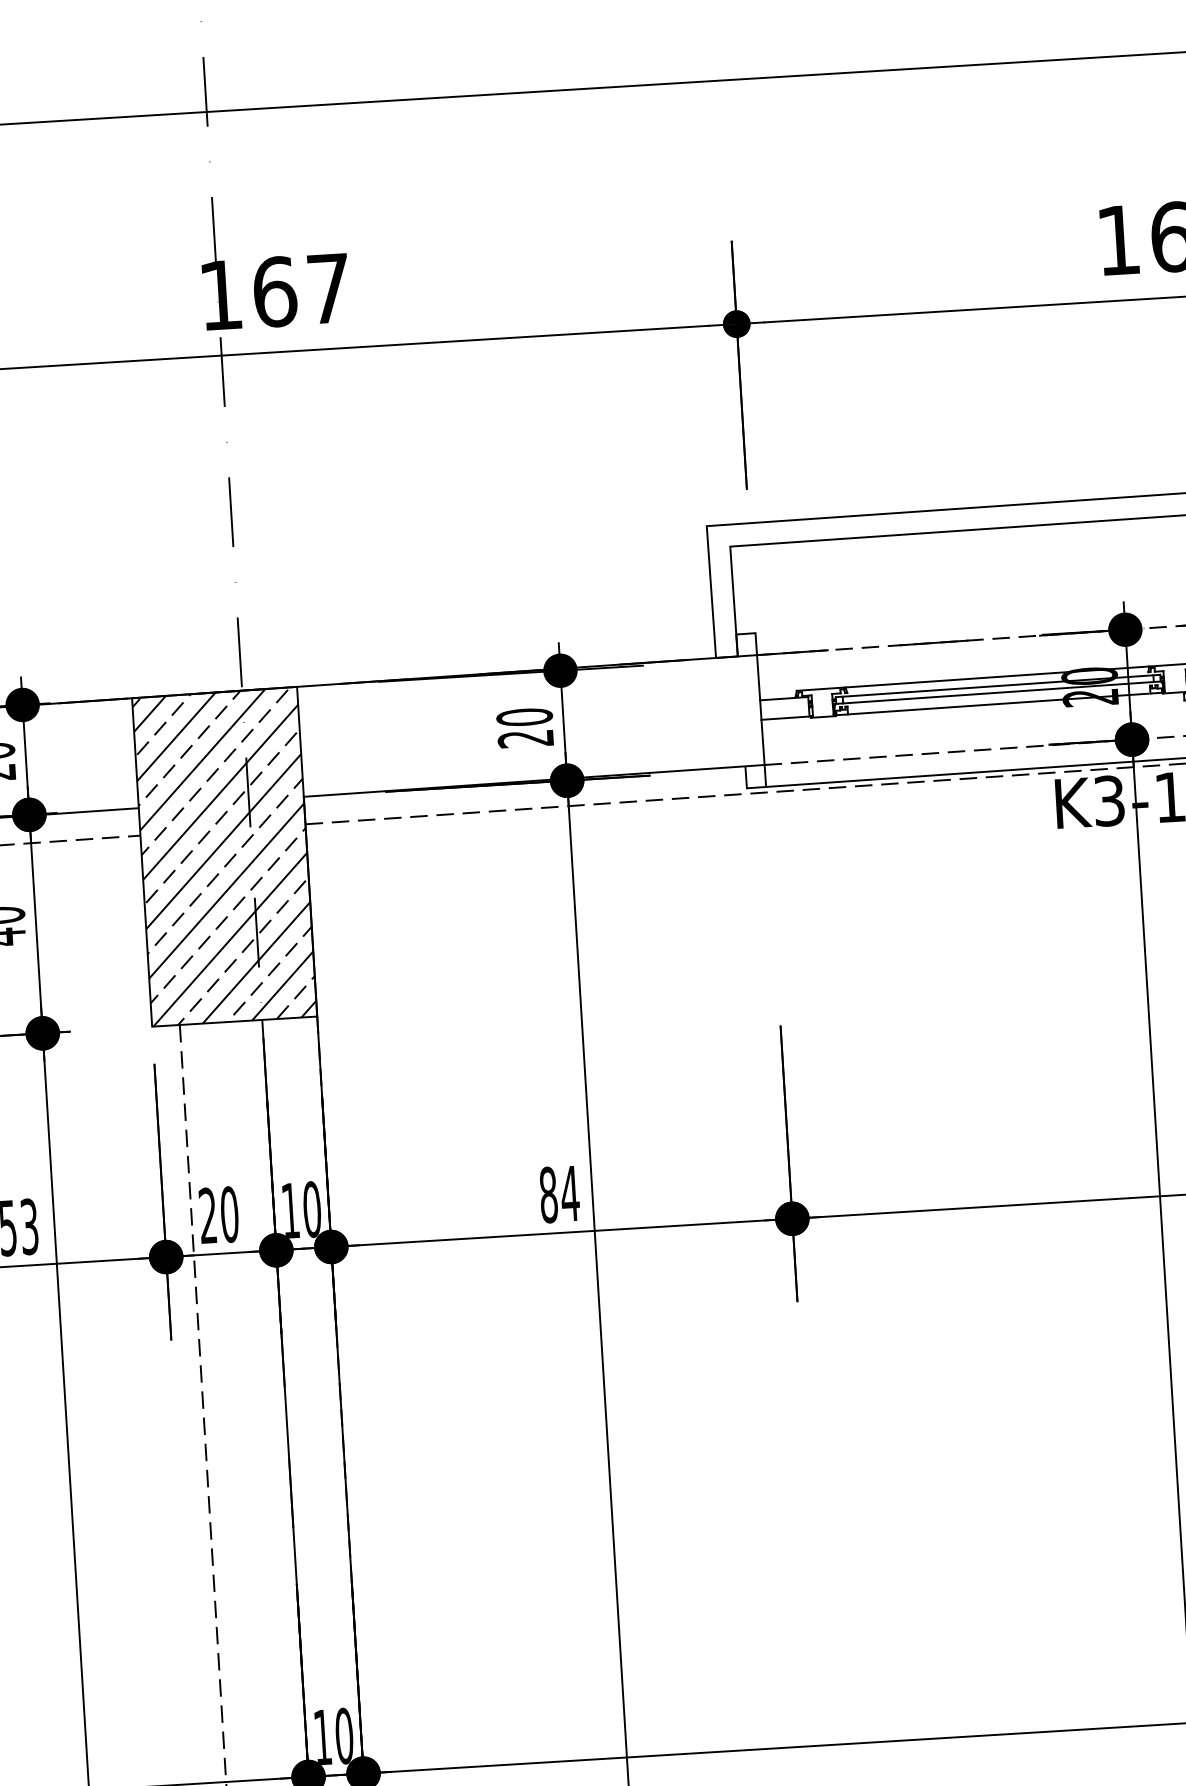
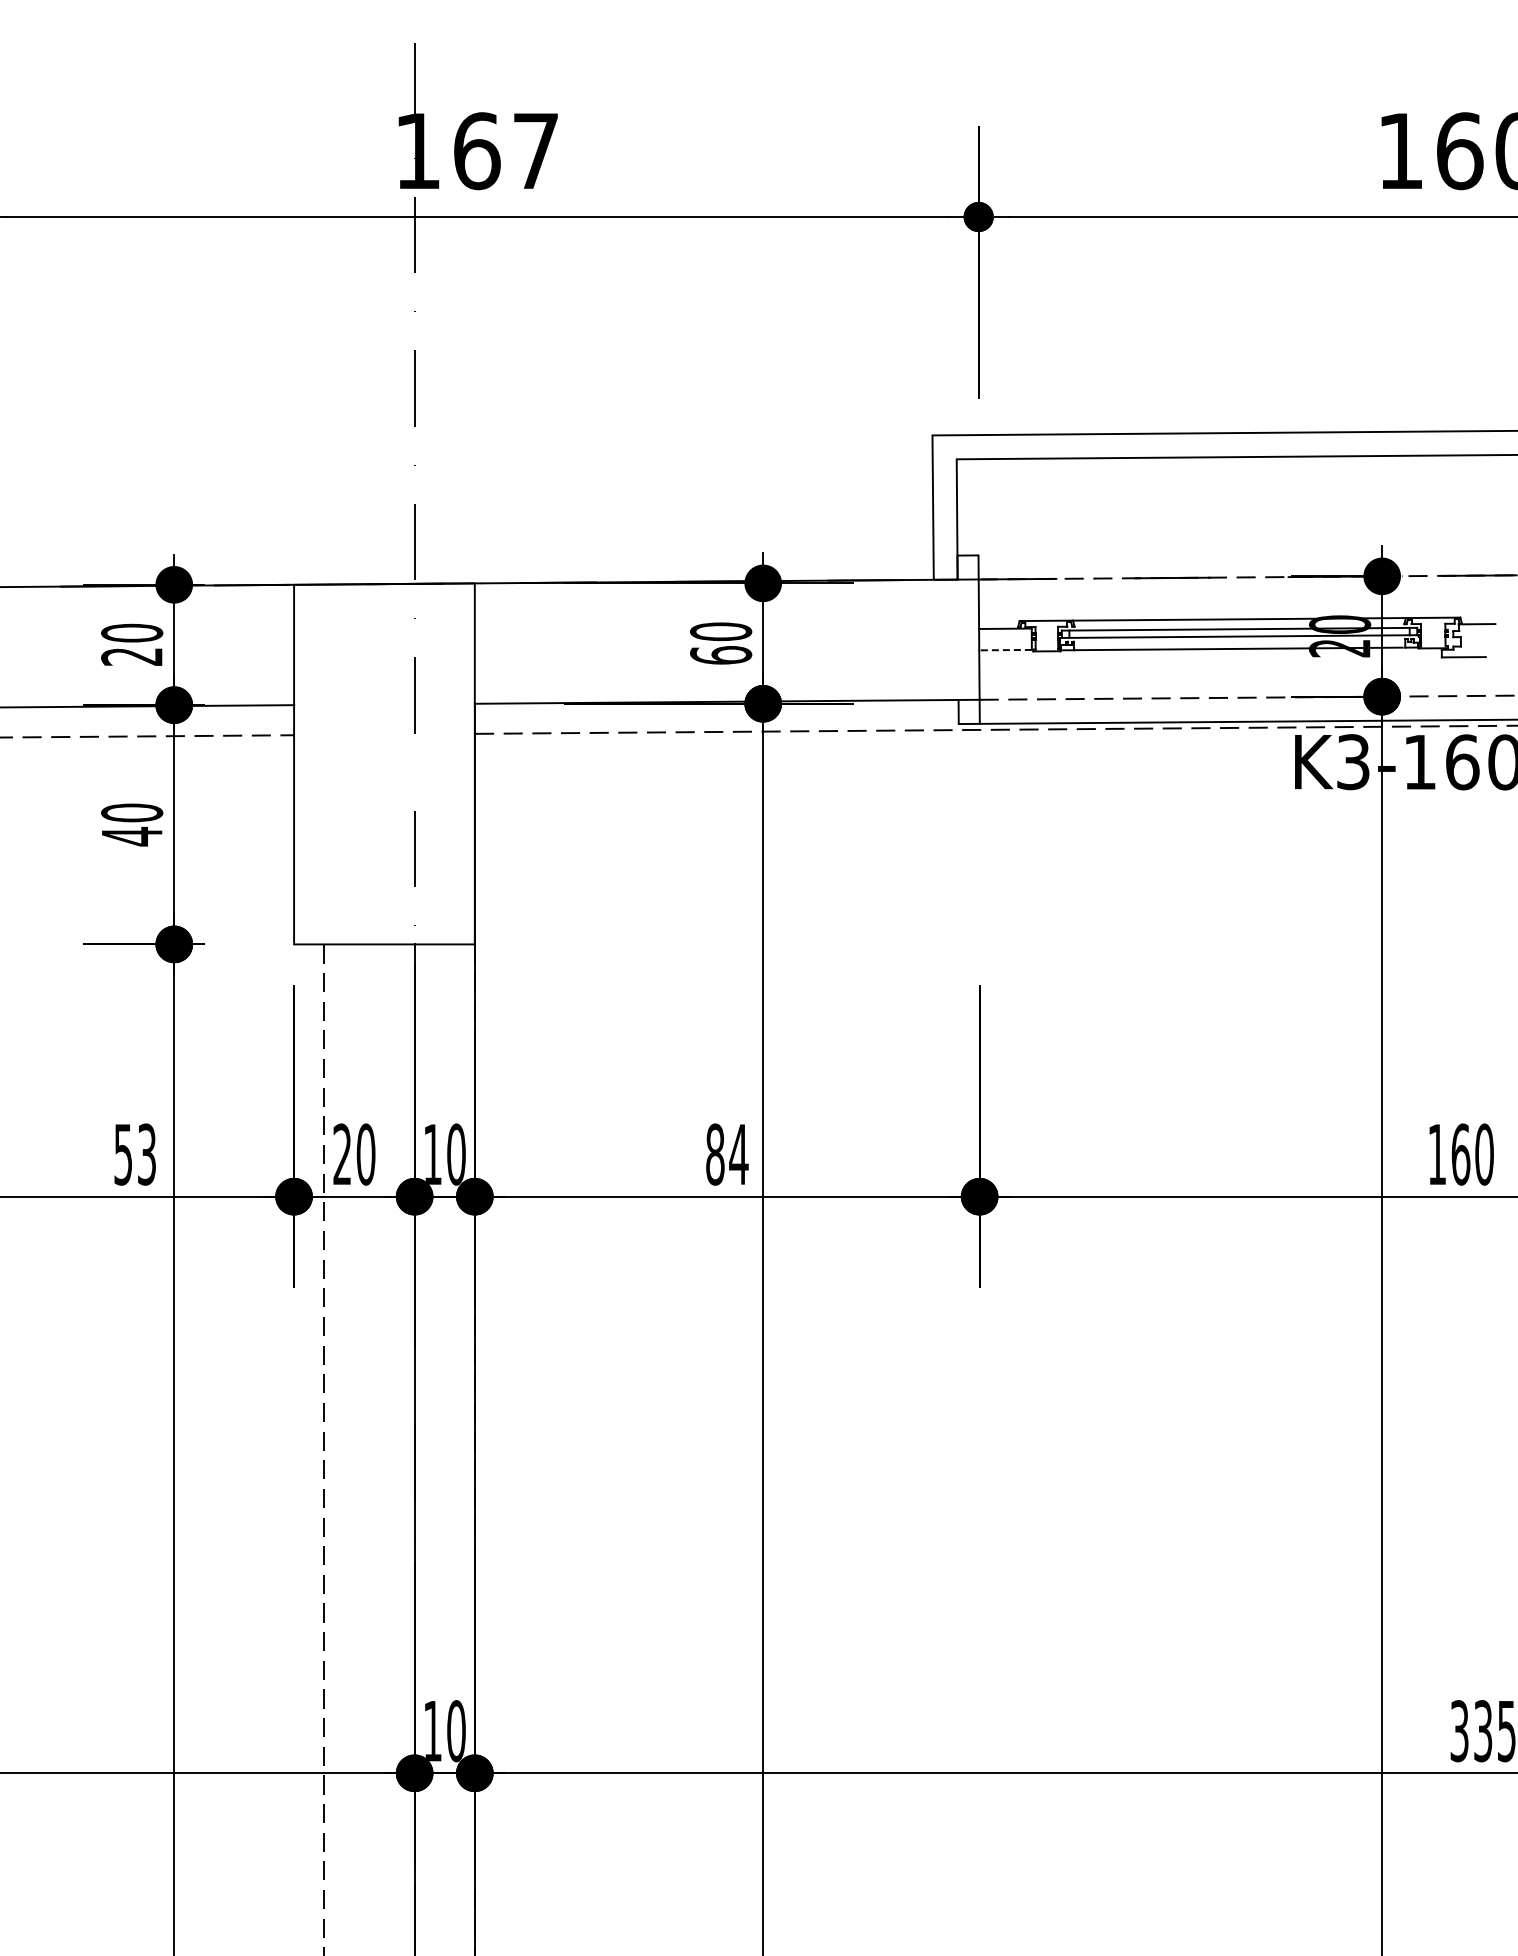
line: (785, 718) -> (1005, 650), solid -> dashed
text: (526, 738) -> (721, 655), 20 -> 60
hatch: (224, 856) -> (384, 763), removed

